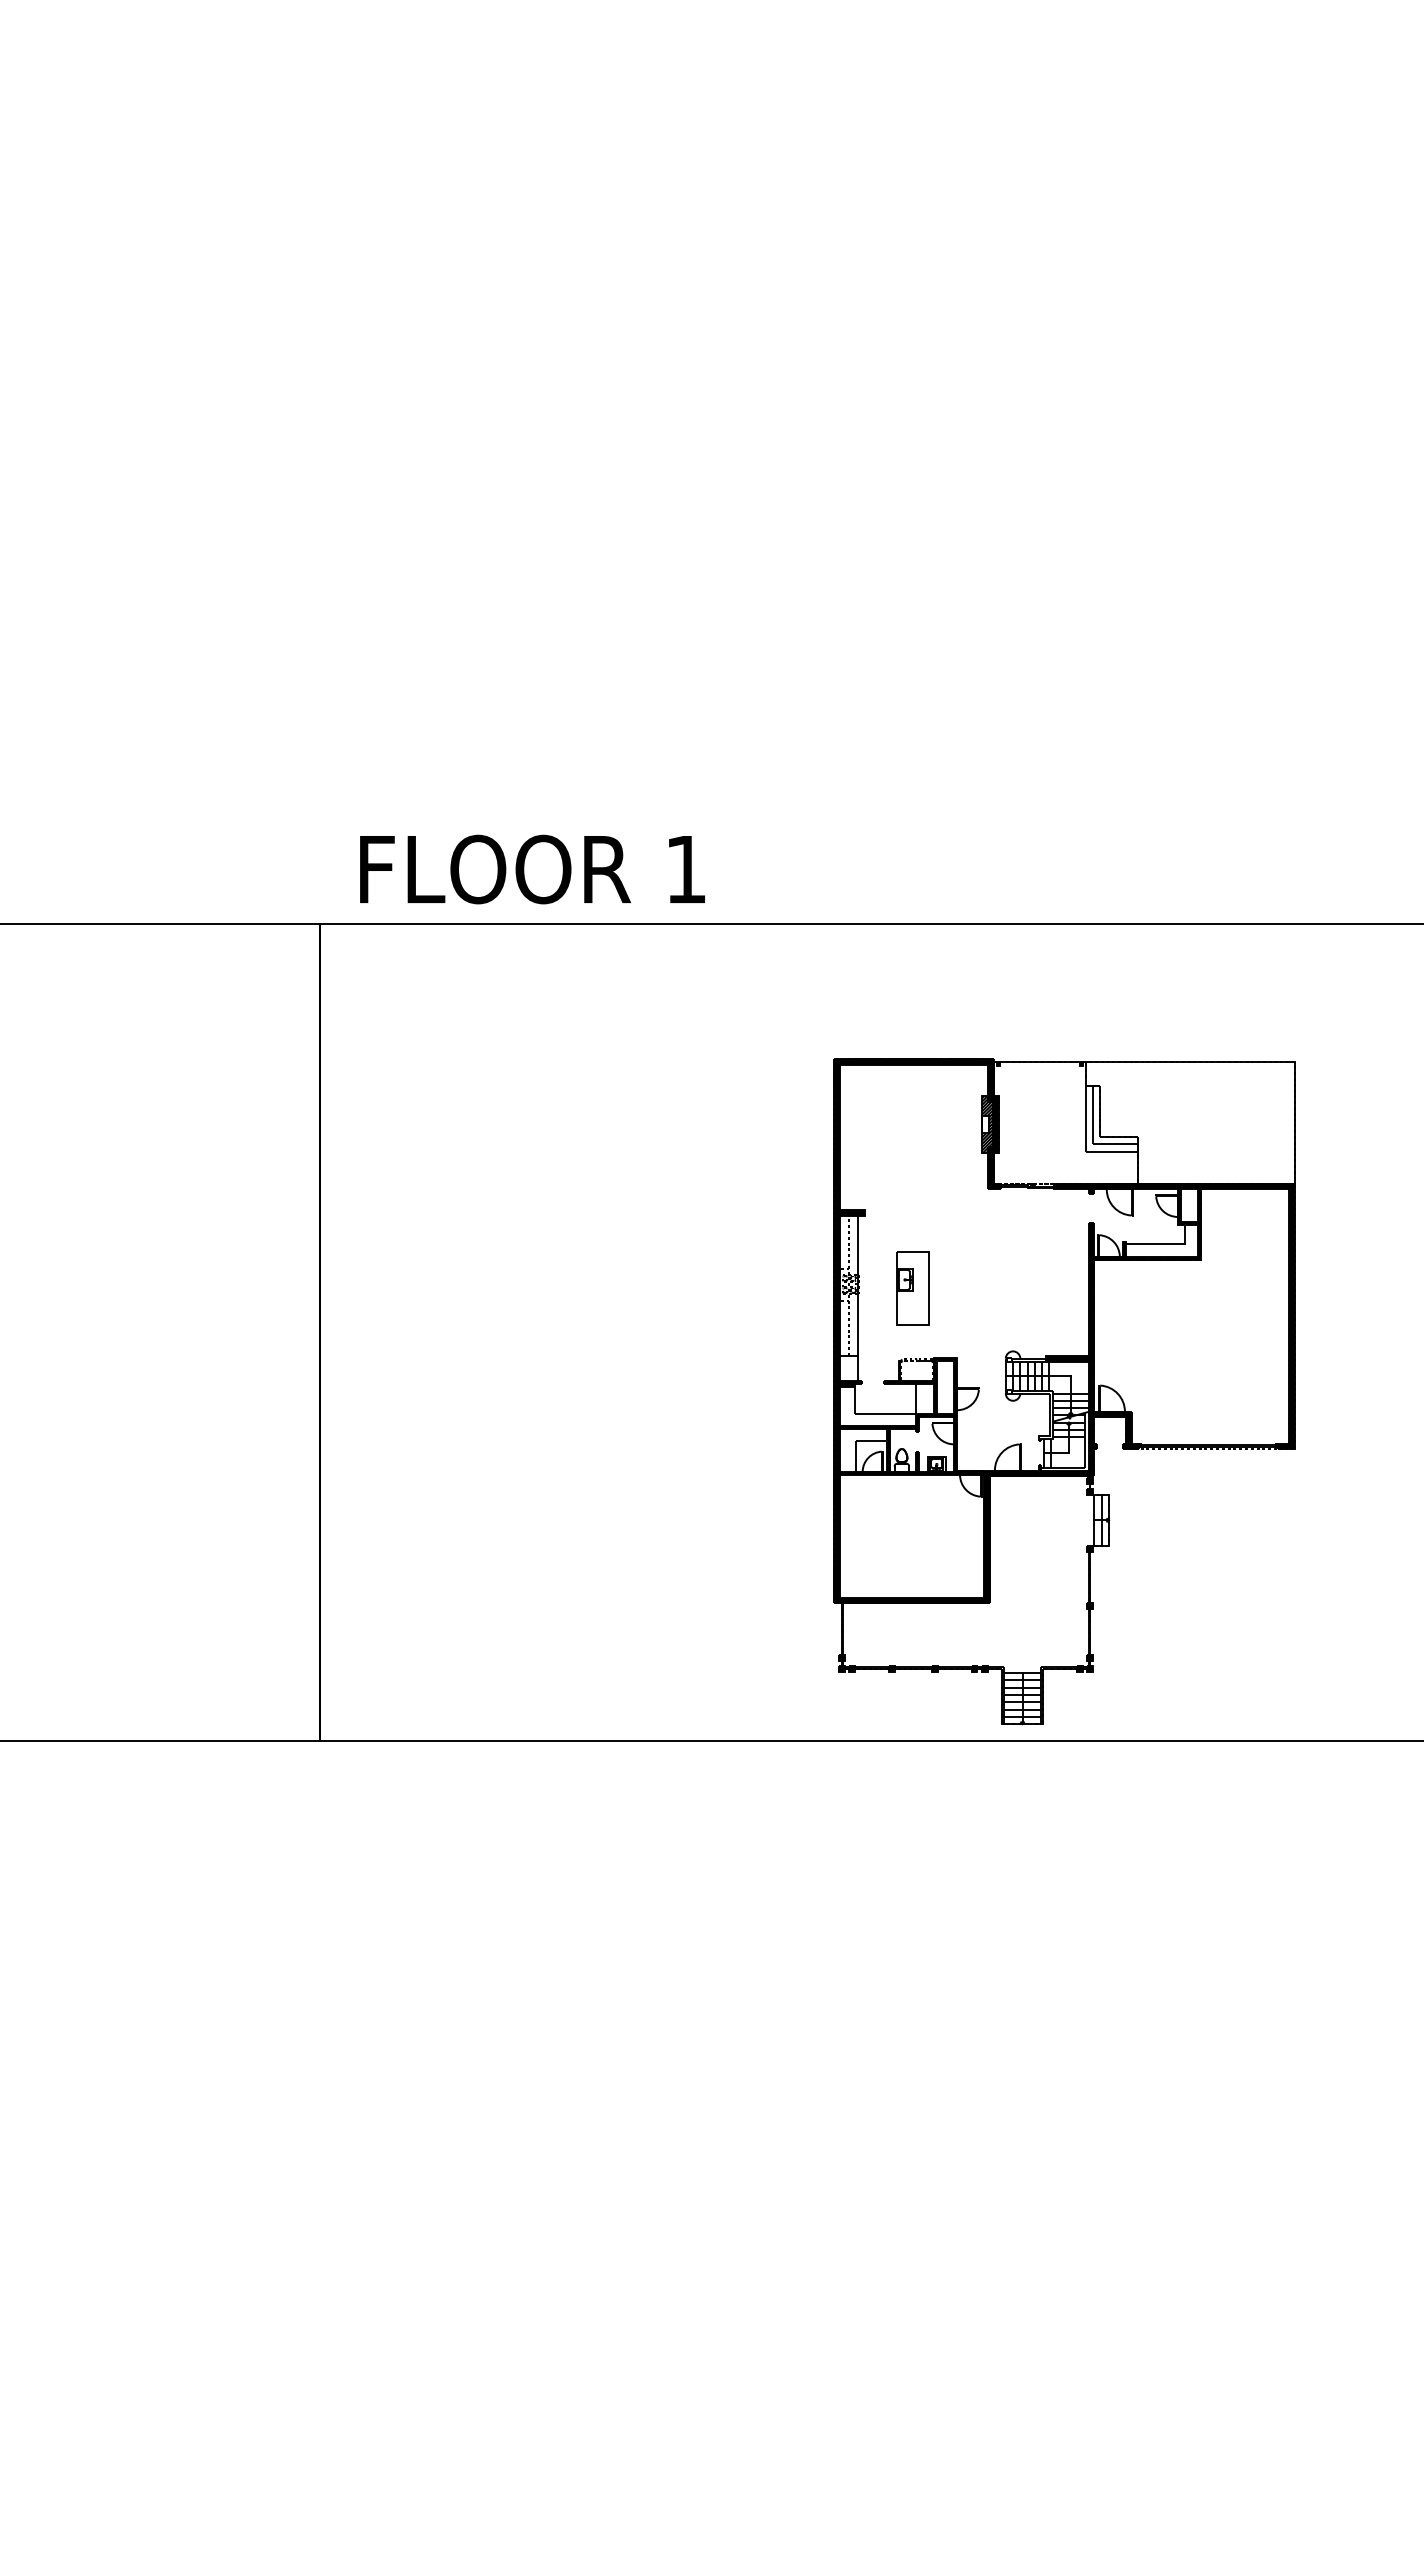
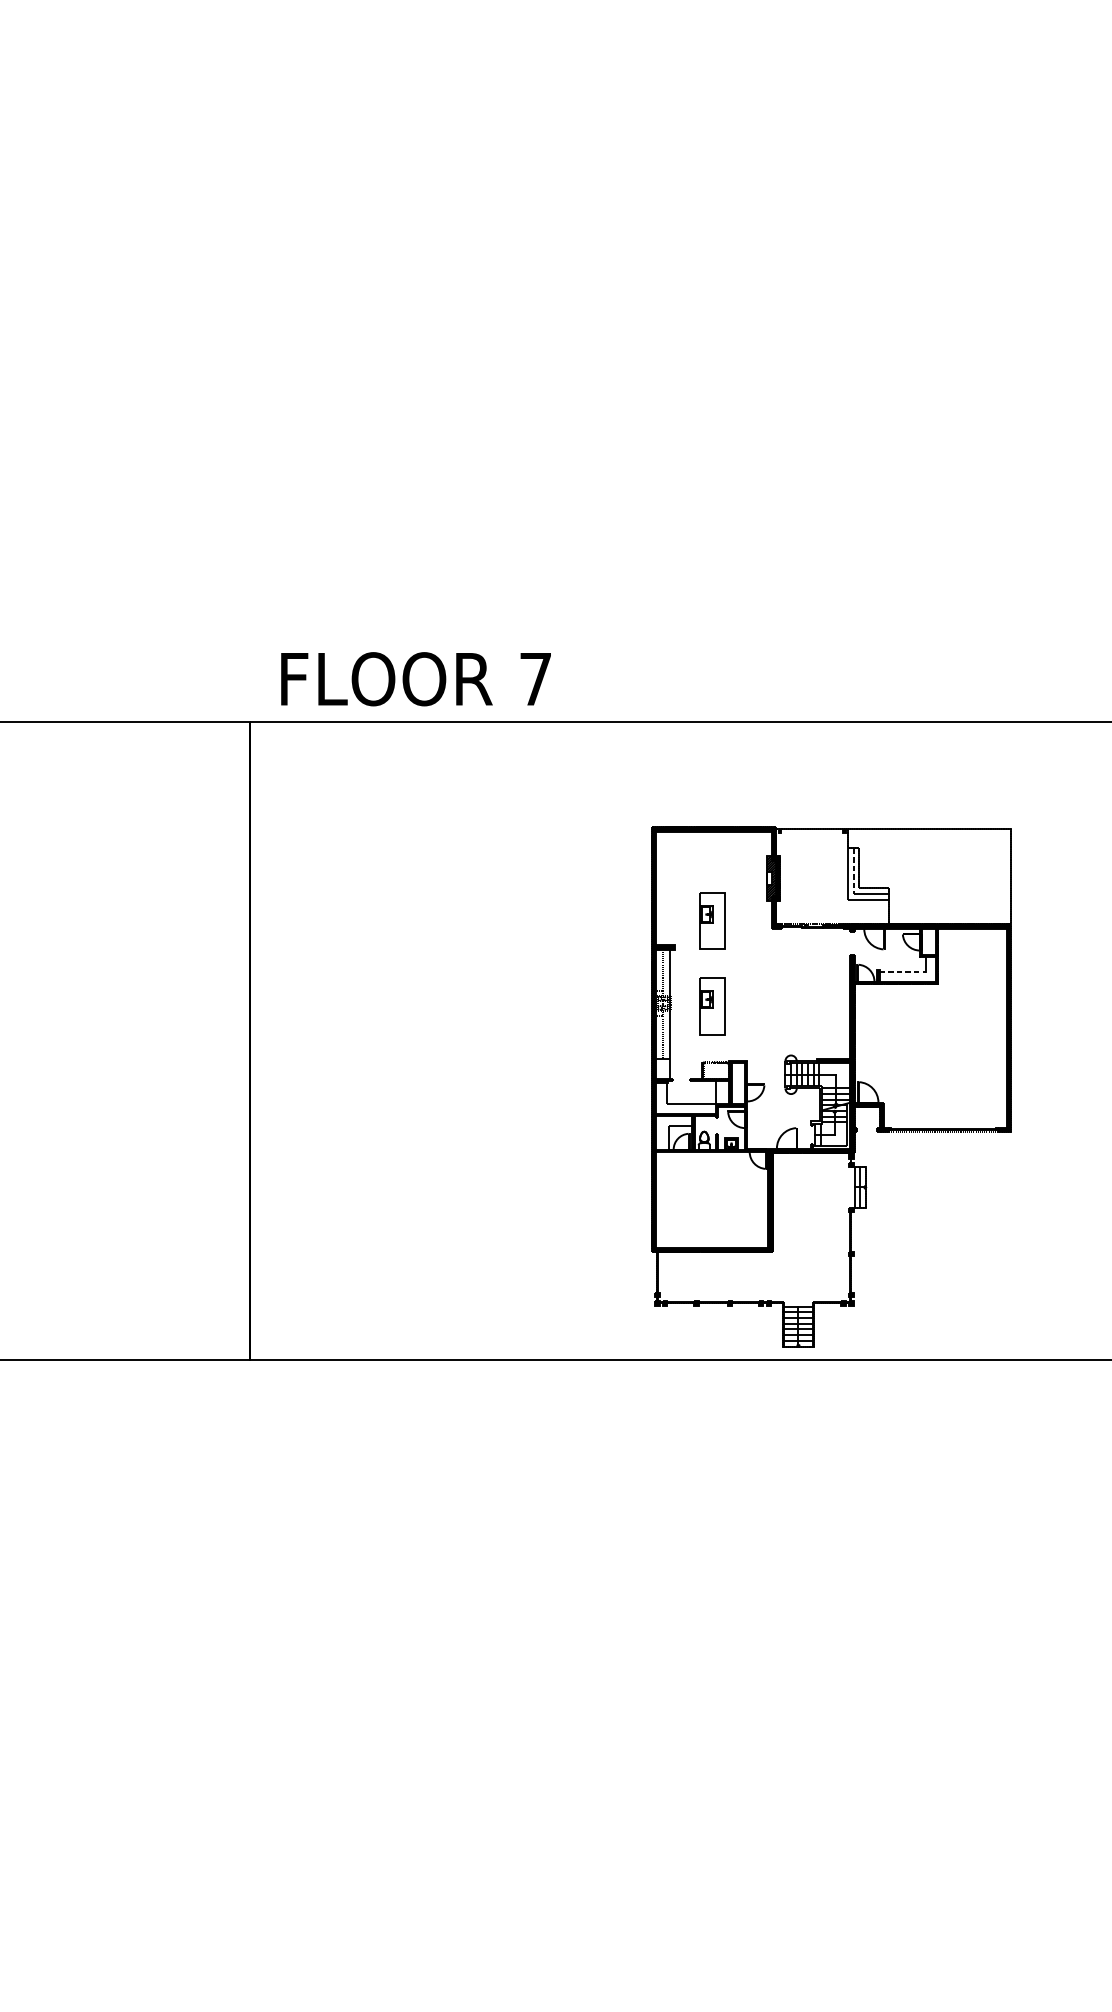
text: (685, 869) -> (535, 679), 1 -> 7
line: (1092, 1115) -> (853, 871), solid -> dashed
part: (912, 1179) -> (712, 921), added
line: (1156, 1243) -> (903, 971), solid -> dashed

